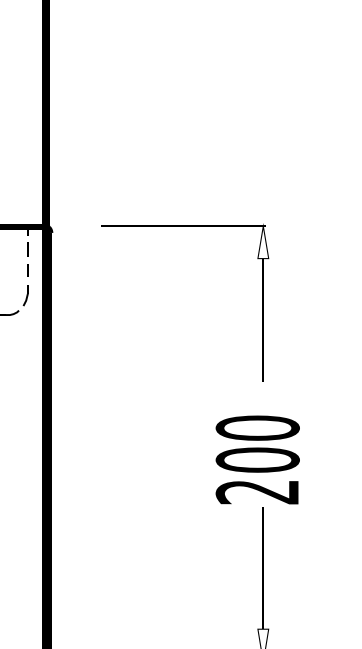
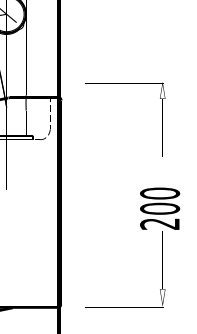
part: (185, 226) -> (125, 83), moved

